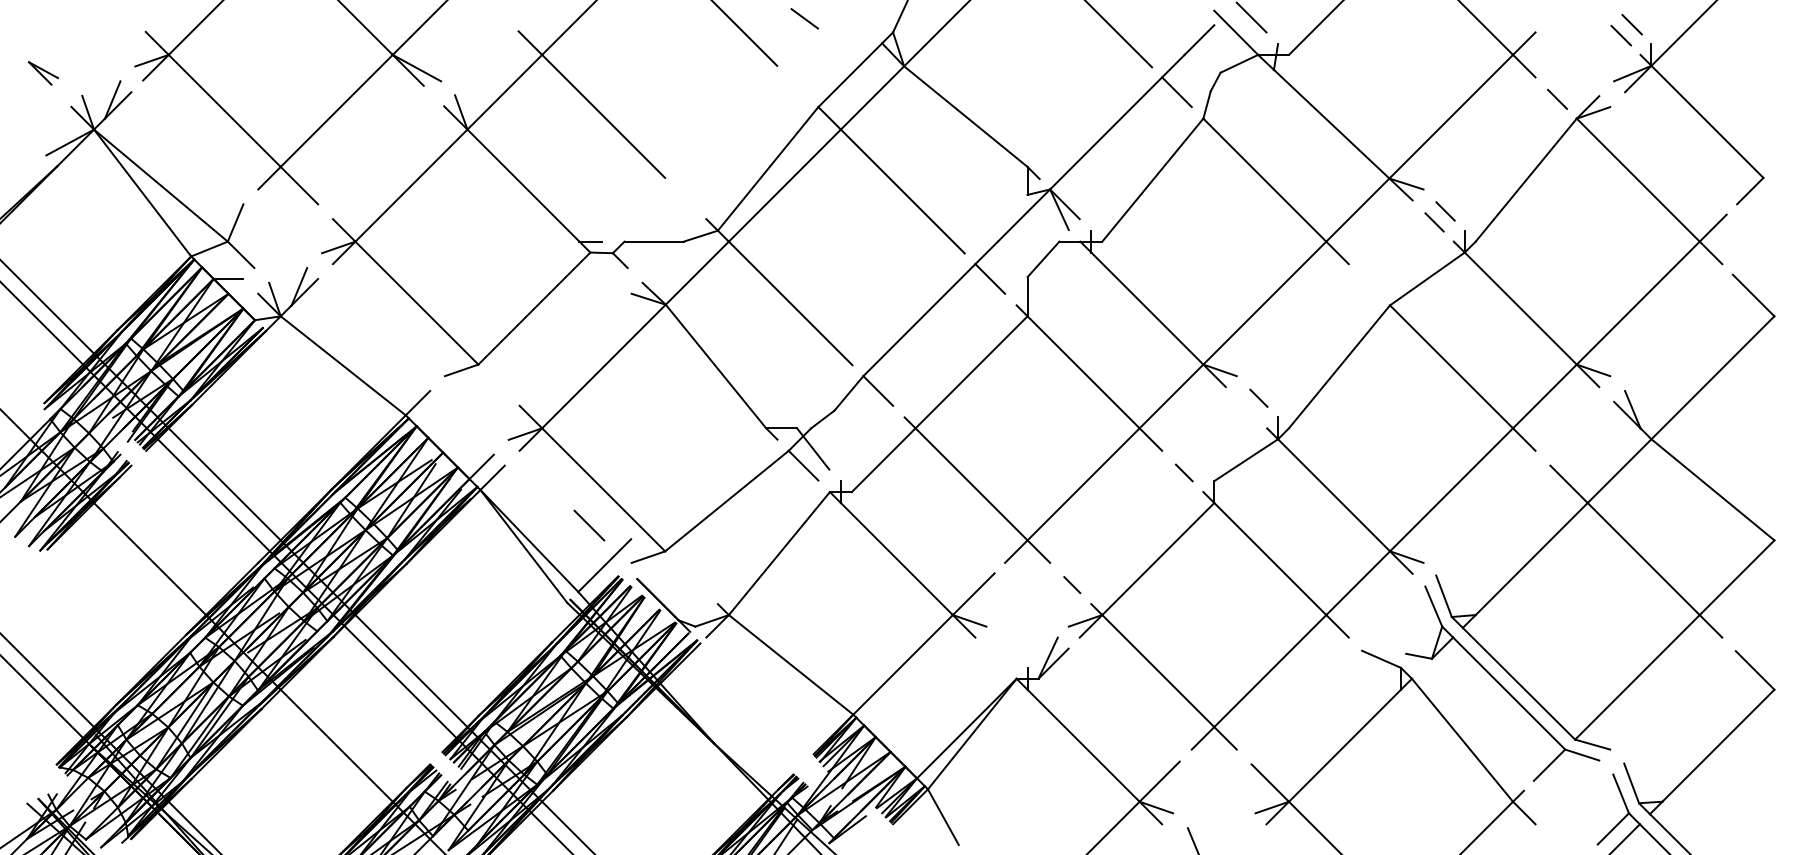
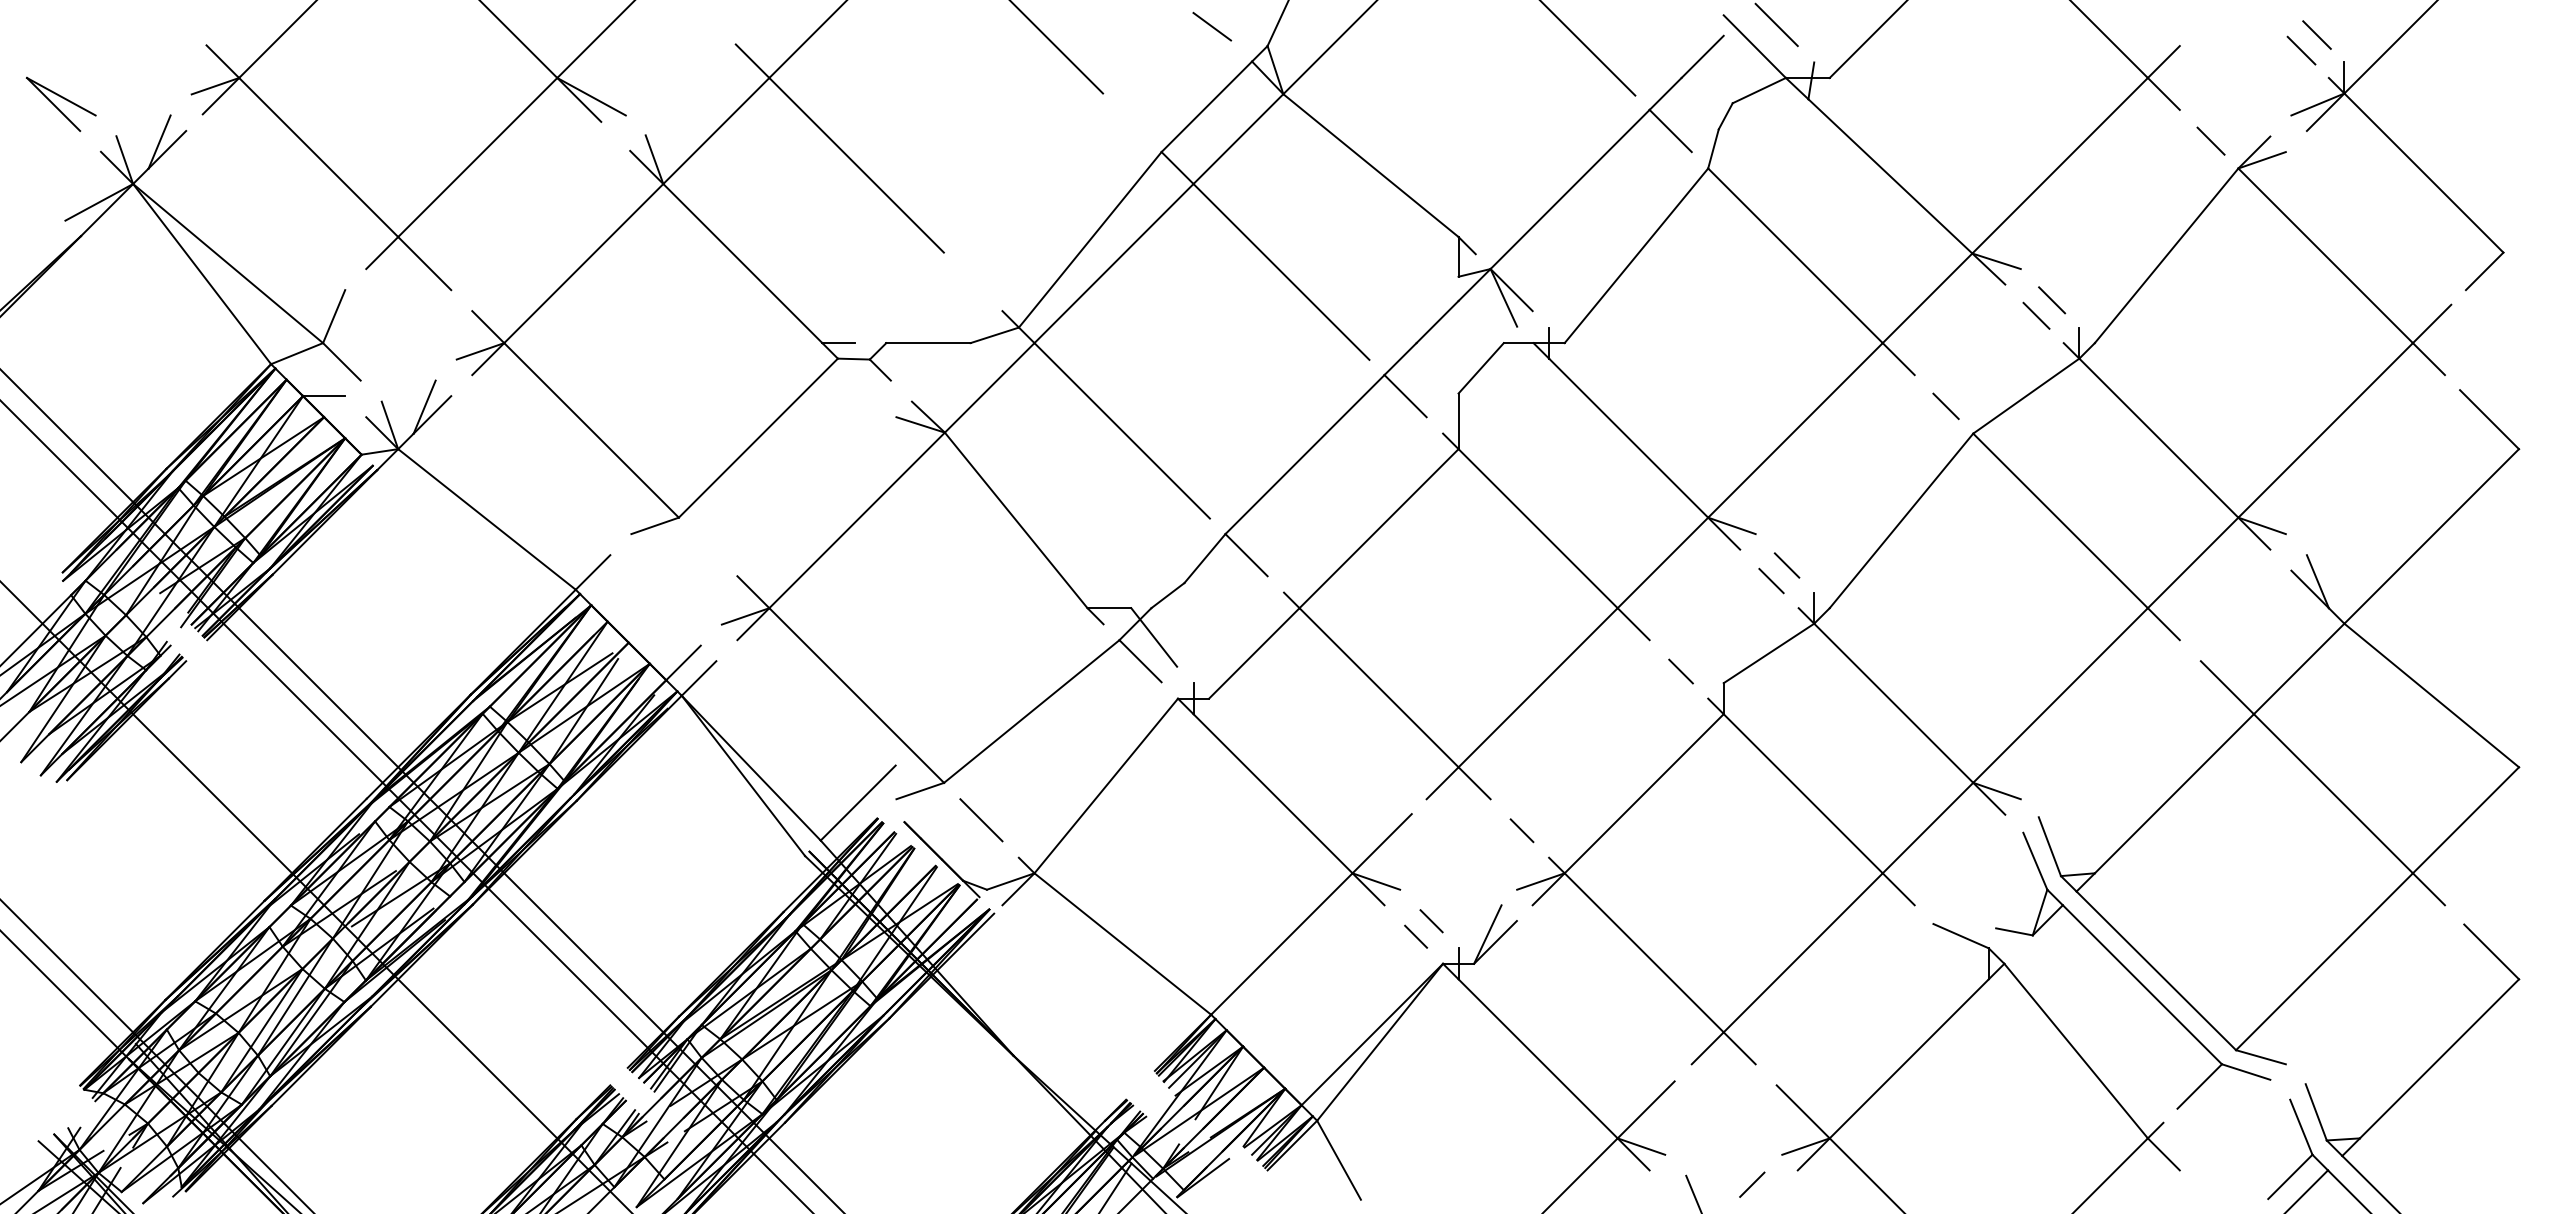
line: (804, 18) -> (1212, 26), moved
part: (43, 72) -> (61, 103), size x1.67
line: (1370, 286) -> (1945, 406), added
line: (1247, 408) -> (1771, 580), added
line: (589, 525) -> (981, 820), moved
line: (1008, 649) -> (1431, 921), added
line: (997, 659) -> (1416, 936), added
line: (1234, 834) -> (1752, 1184), added

